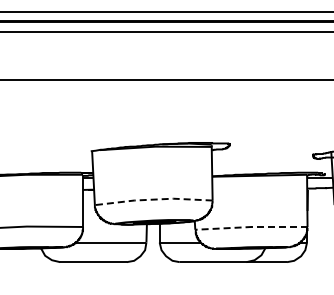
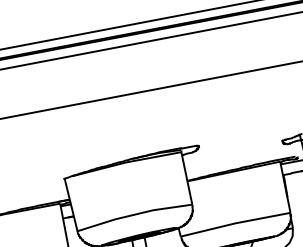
line: (153, 199) -> (134, 214), dashed -> solid
line: (251, 226) -> (235, 222), dashed -> solid

